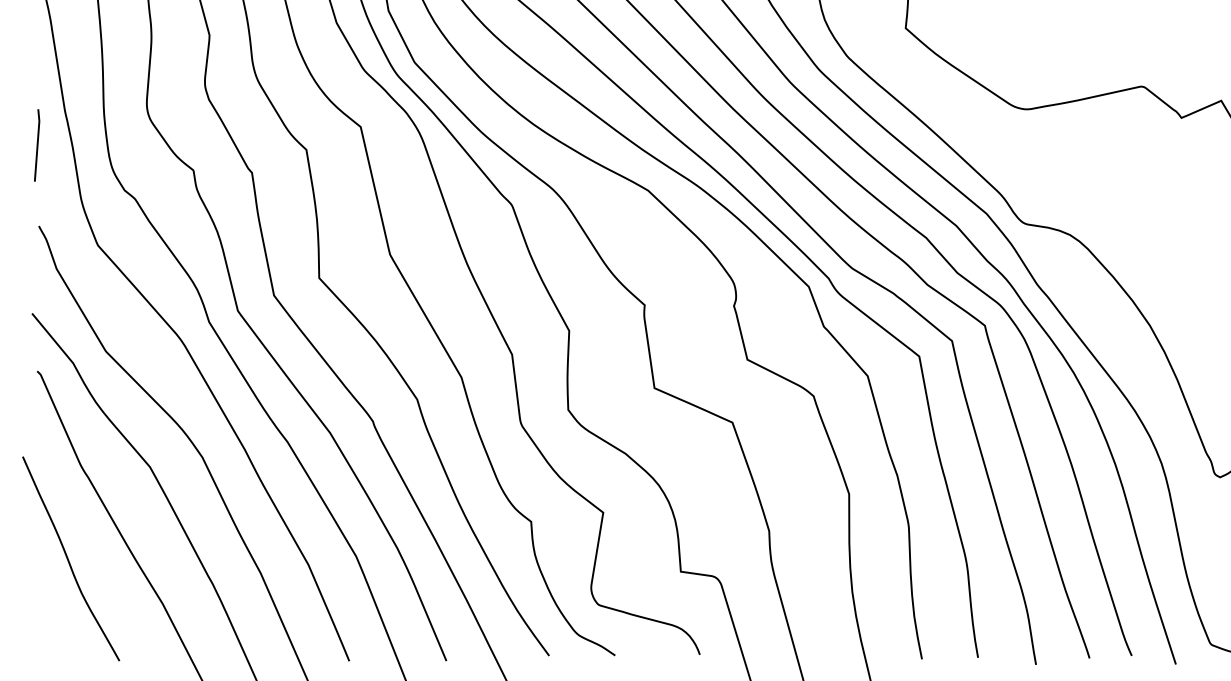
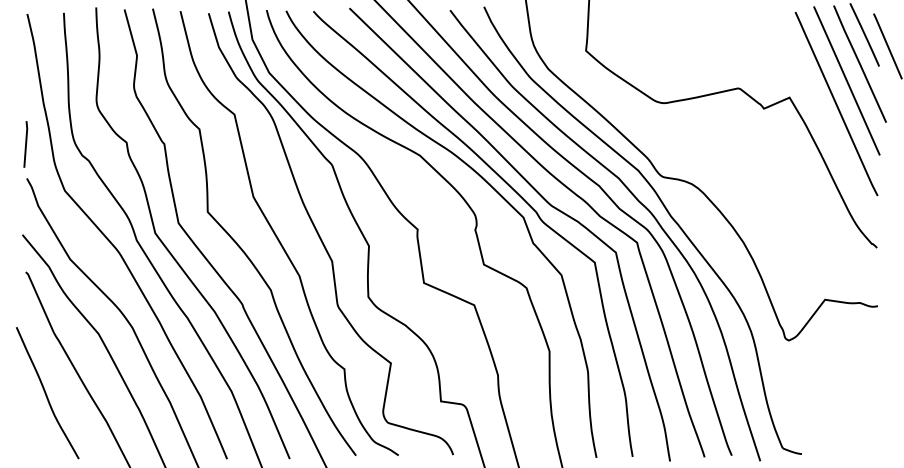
line: (36, 145) -> (25, 144), moved

